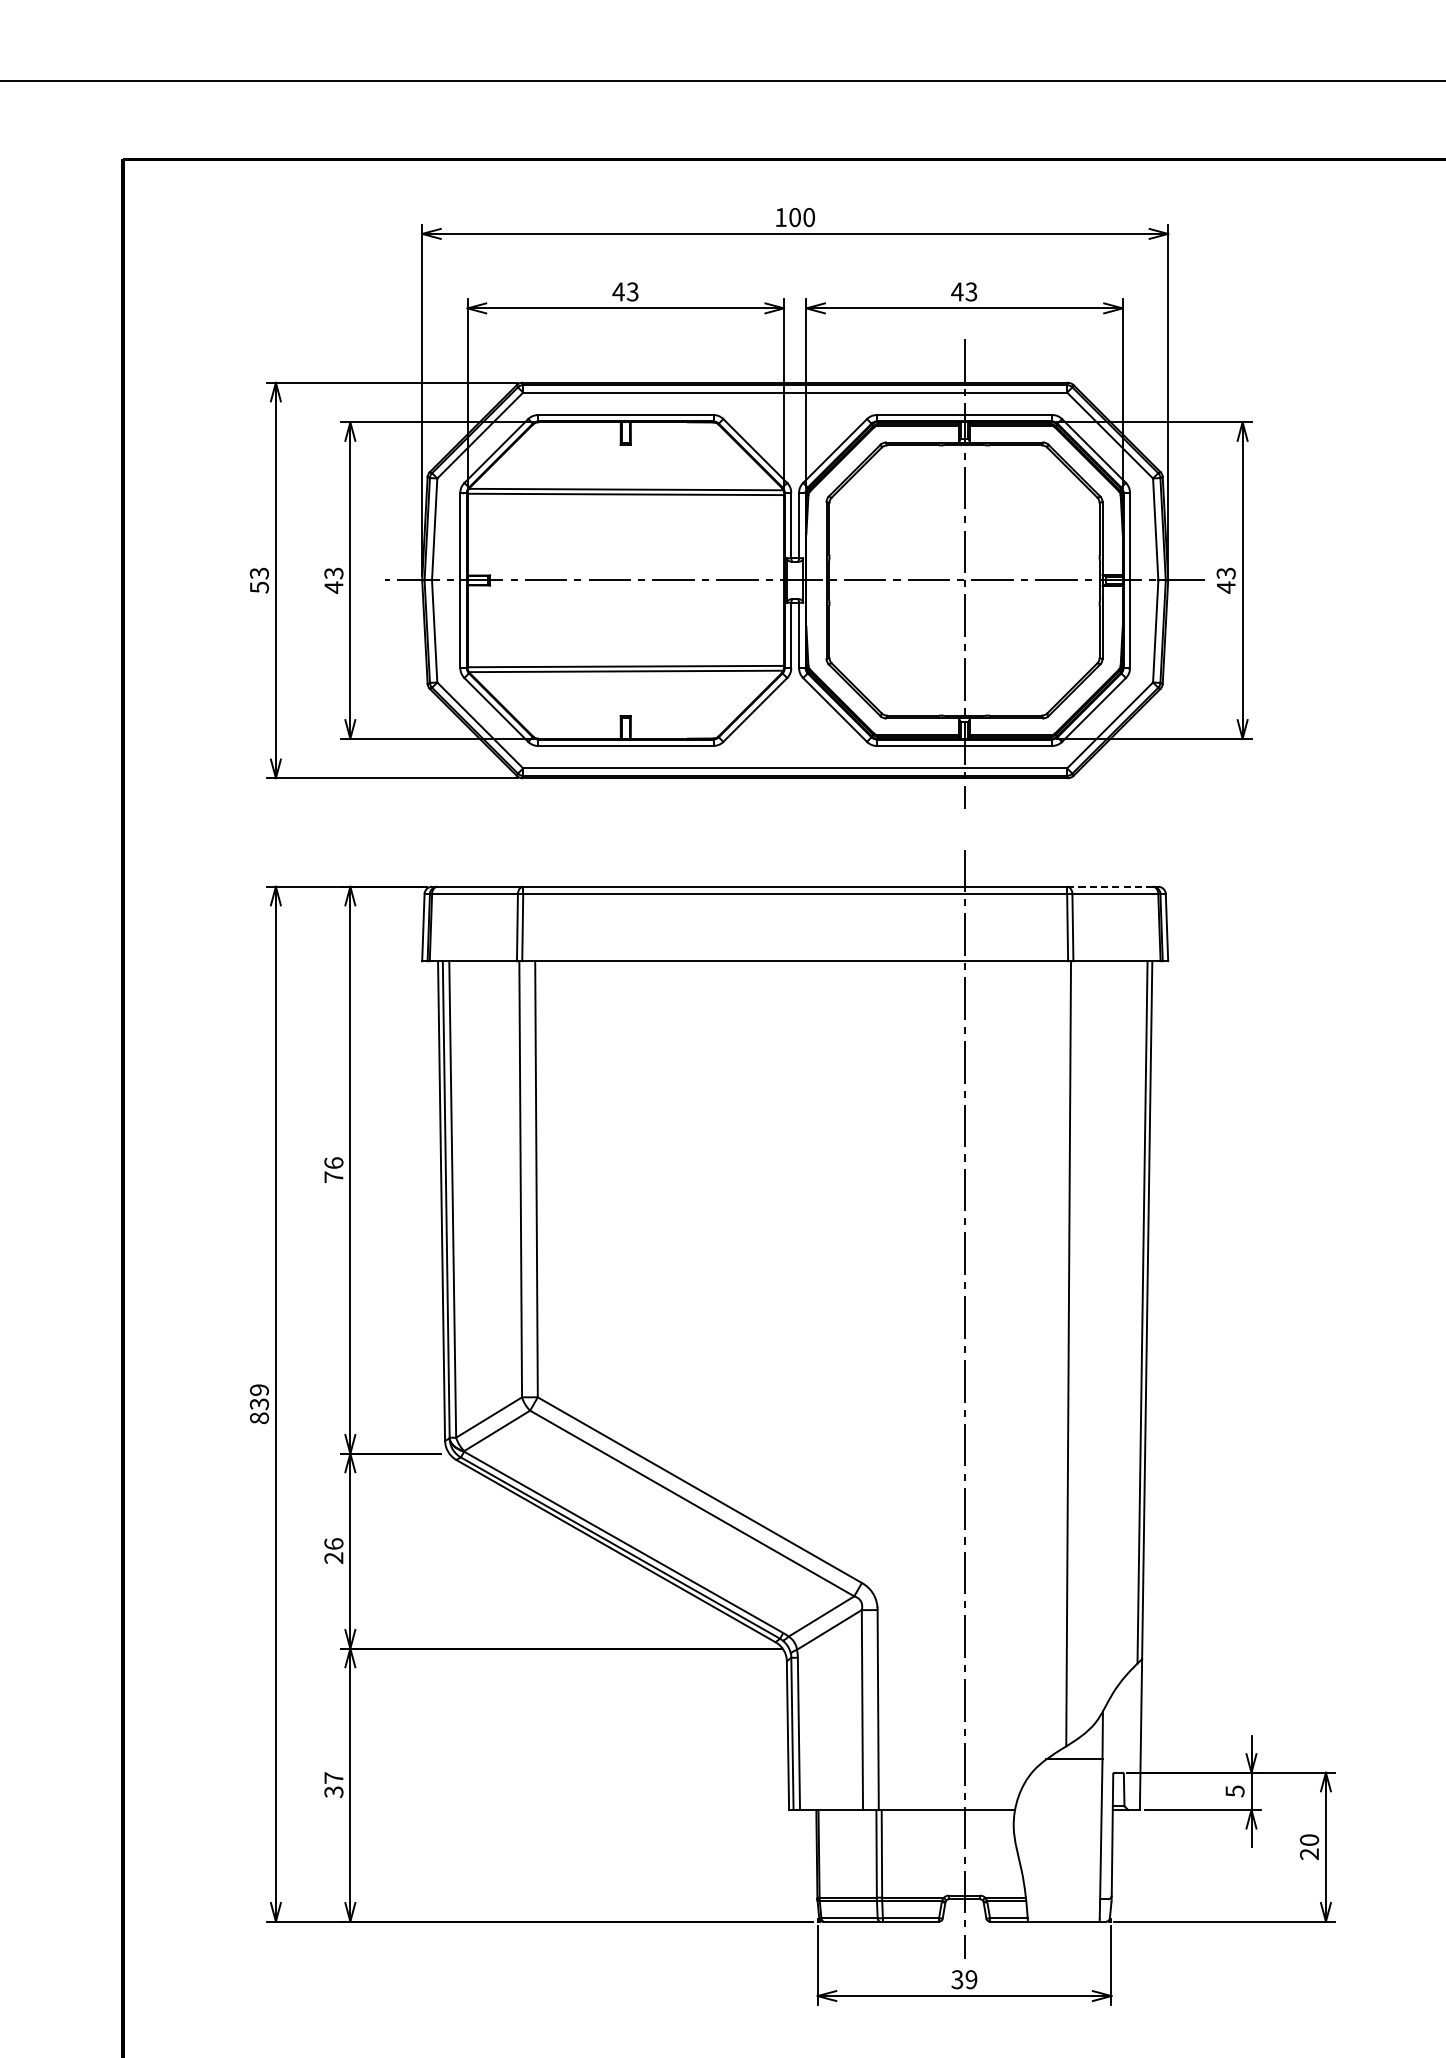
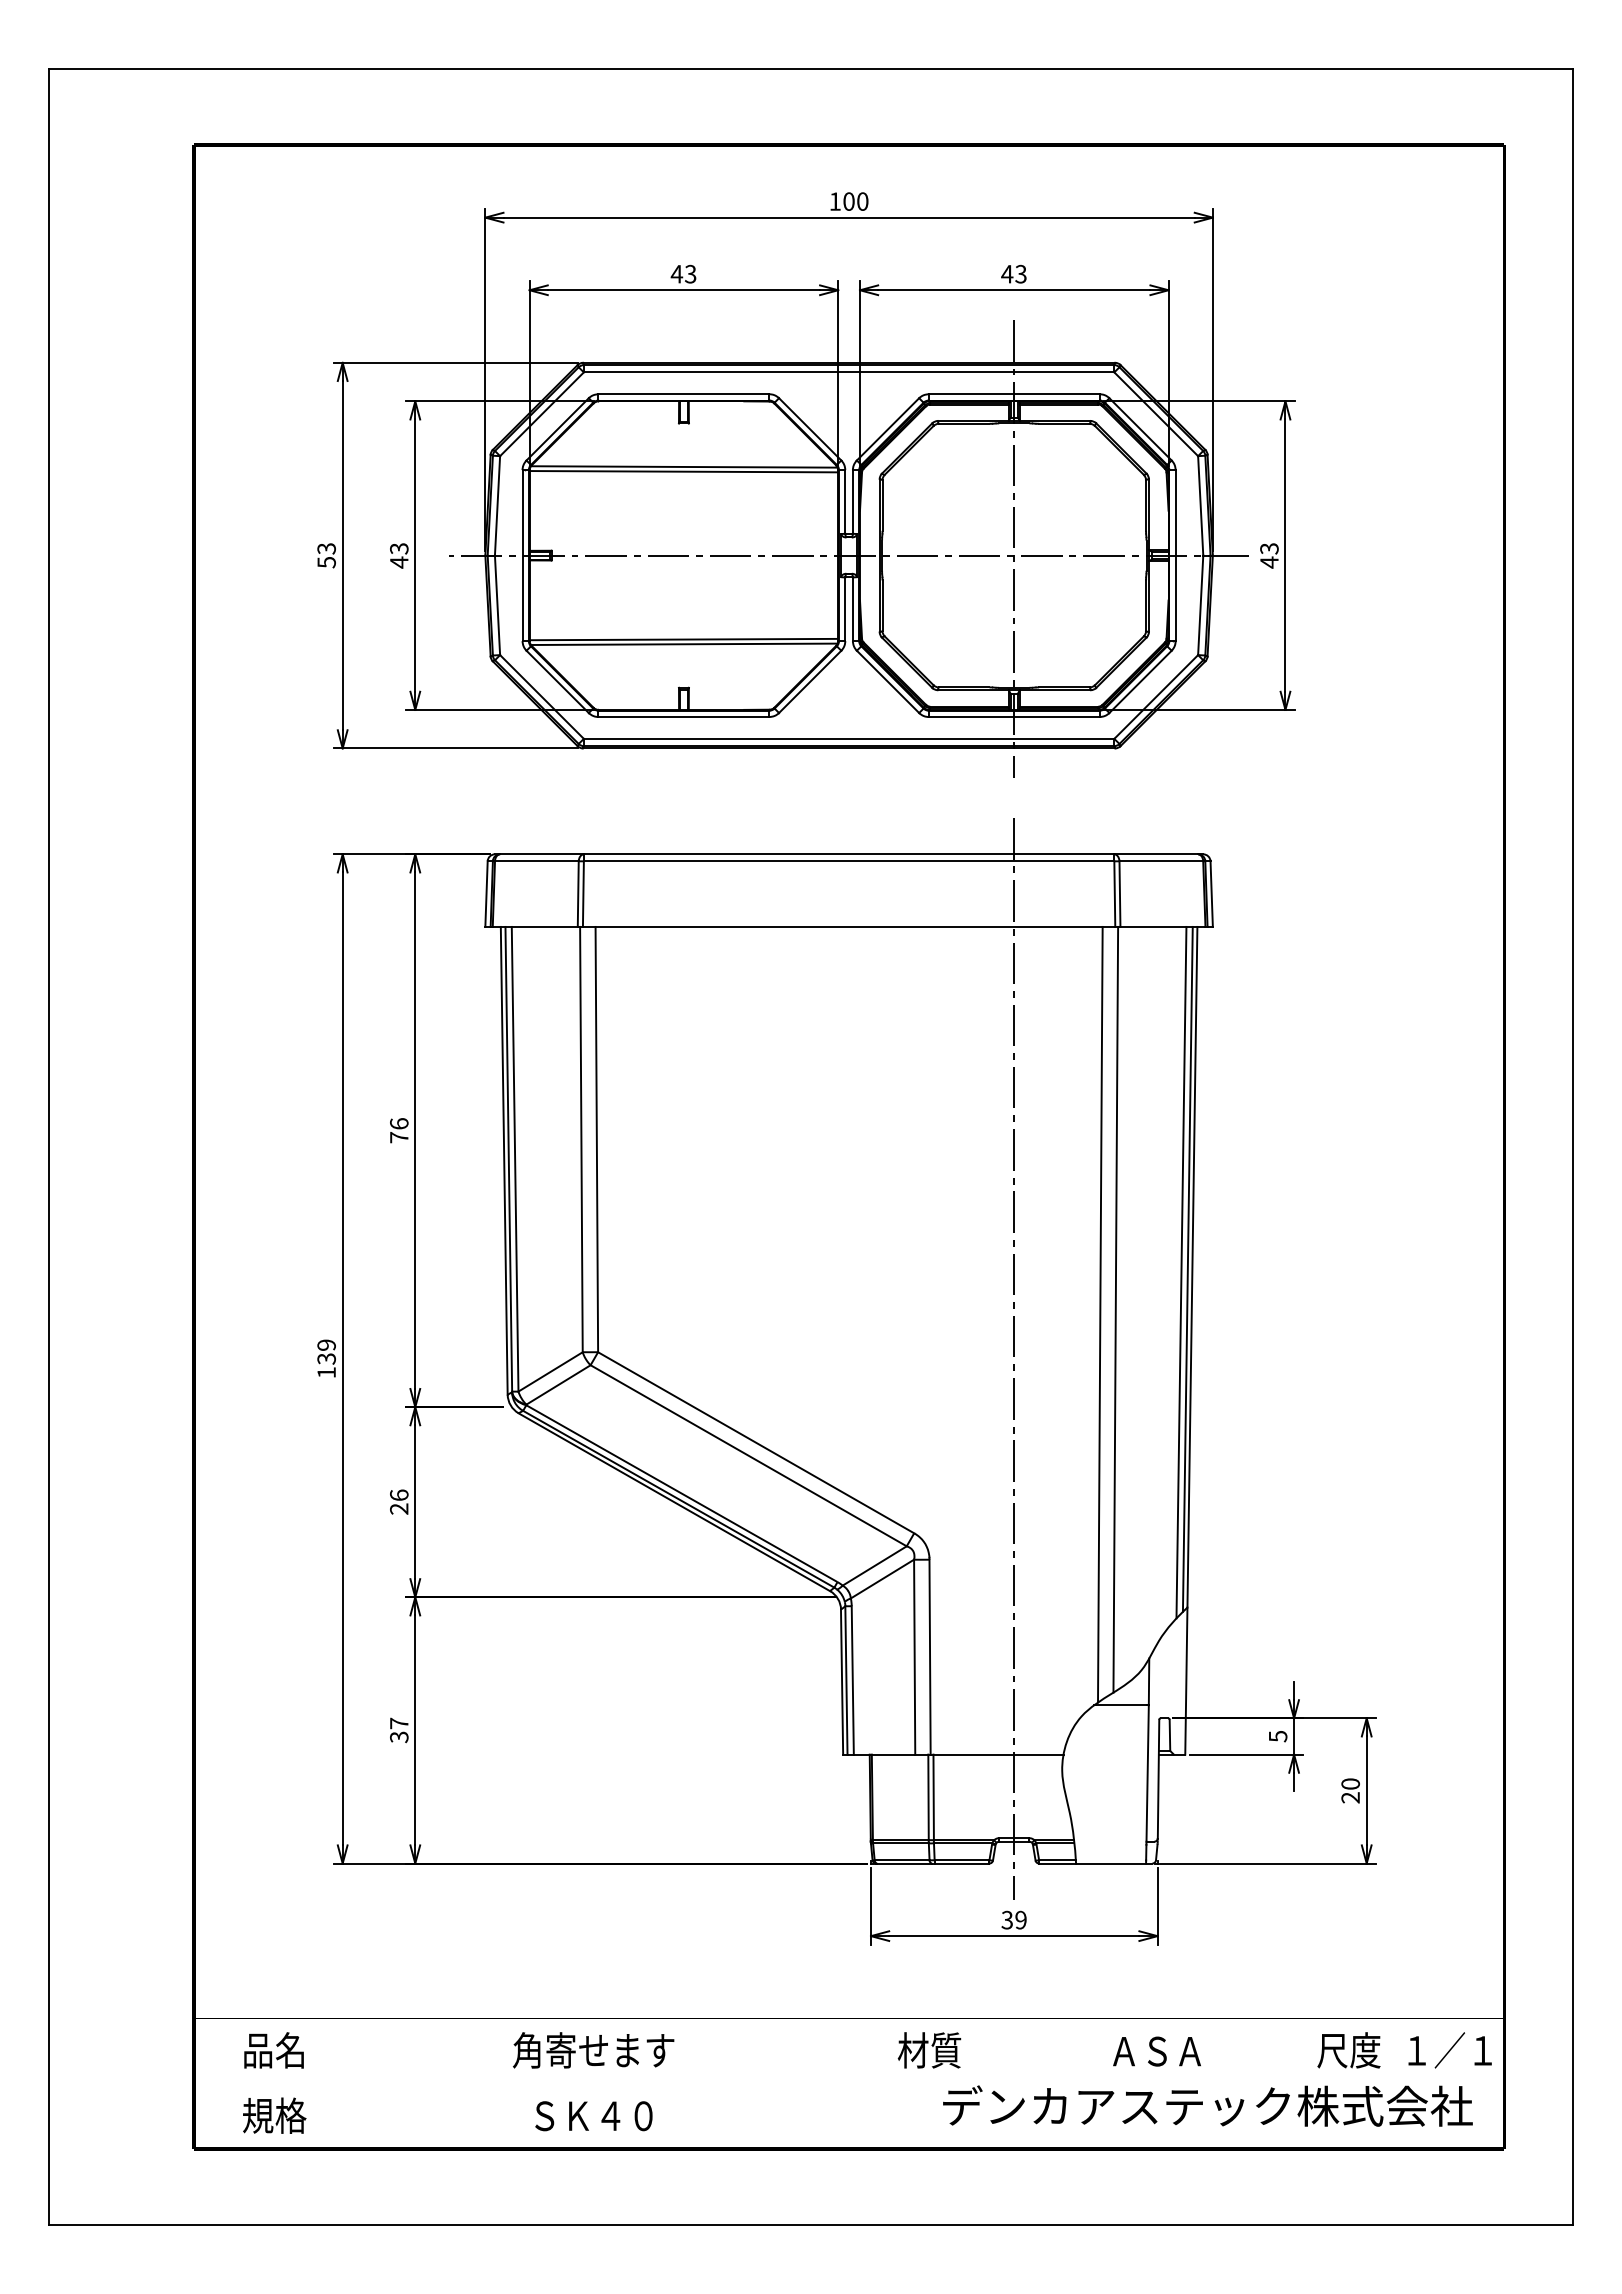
line: (1110, 886) -> (1156, 854), dashed -> solid
line: (1136, 1315) -> (1181, 1272), added
line: (1052, 1358) -> (1100, 1314), added
text: (259, 1418) -> (326, 1372), 839 -> 139

